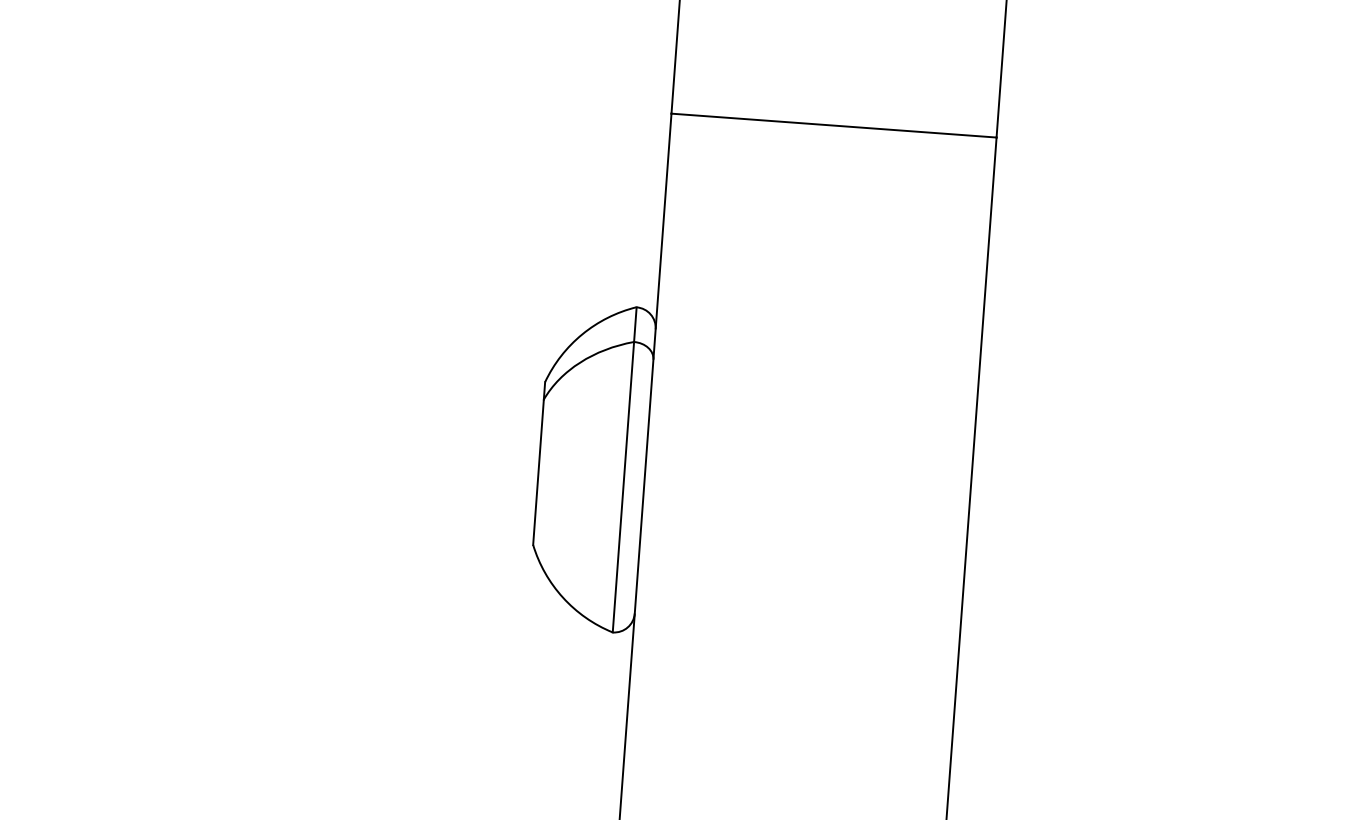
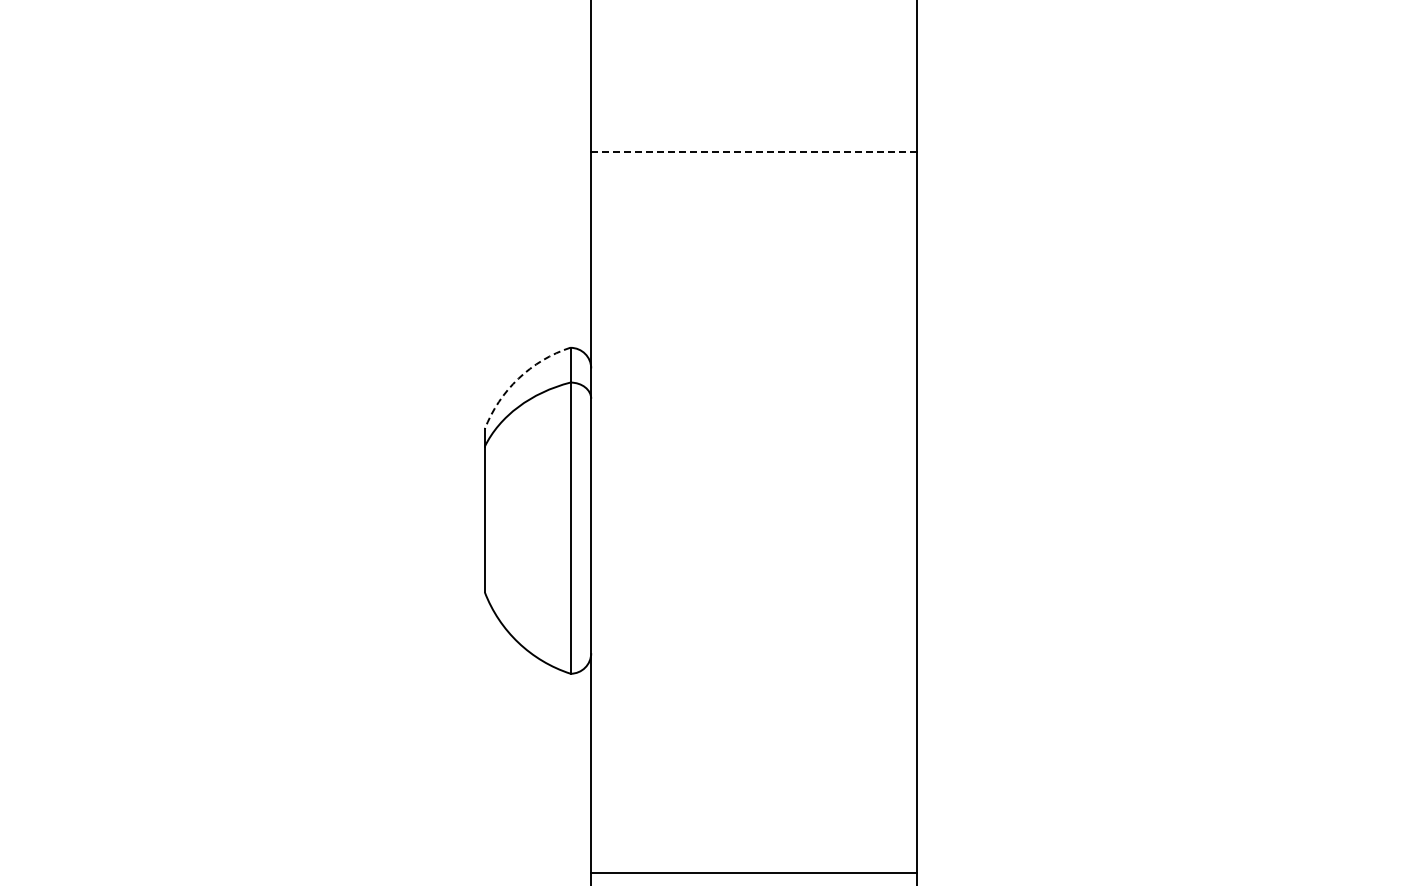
line: (834, 126) -> (754, 152), solid -> dashed
arc: (582, 334) -> (518, 378), solid -> dashed

